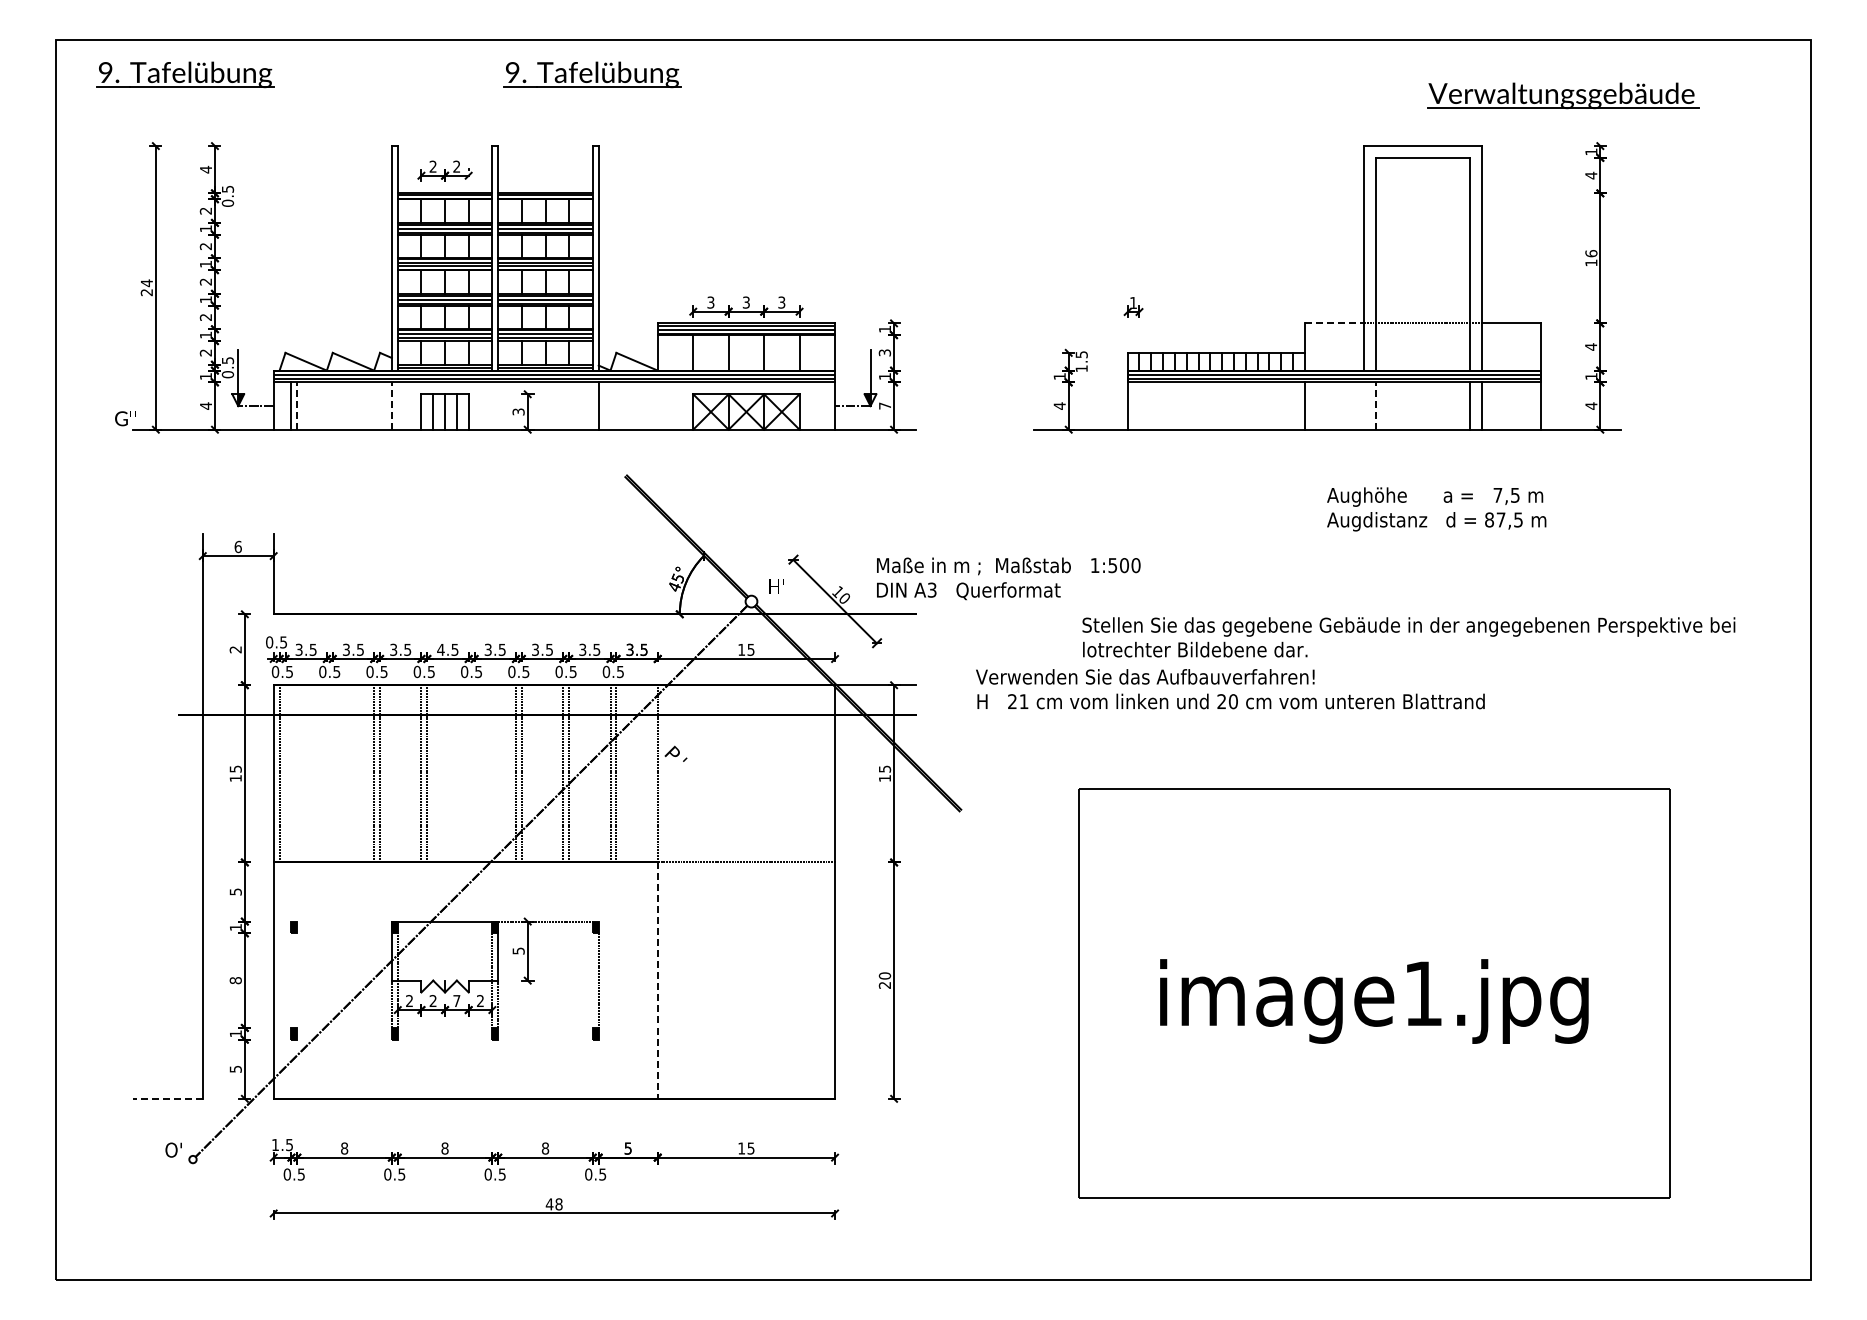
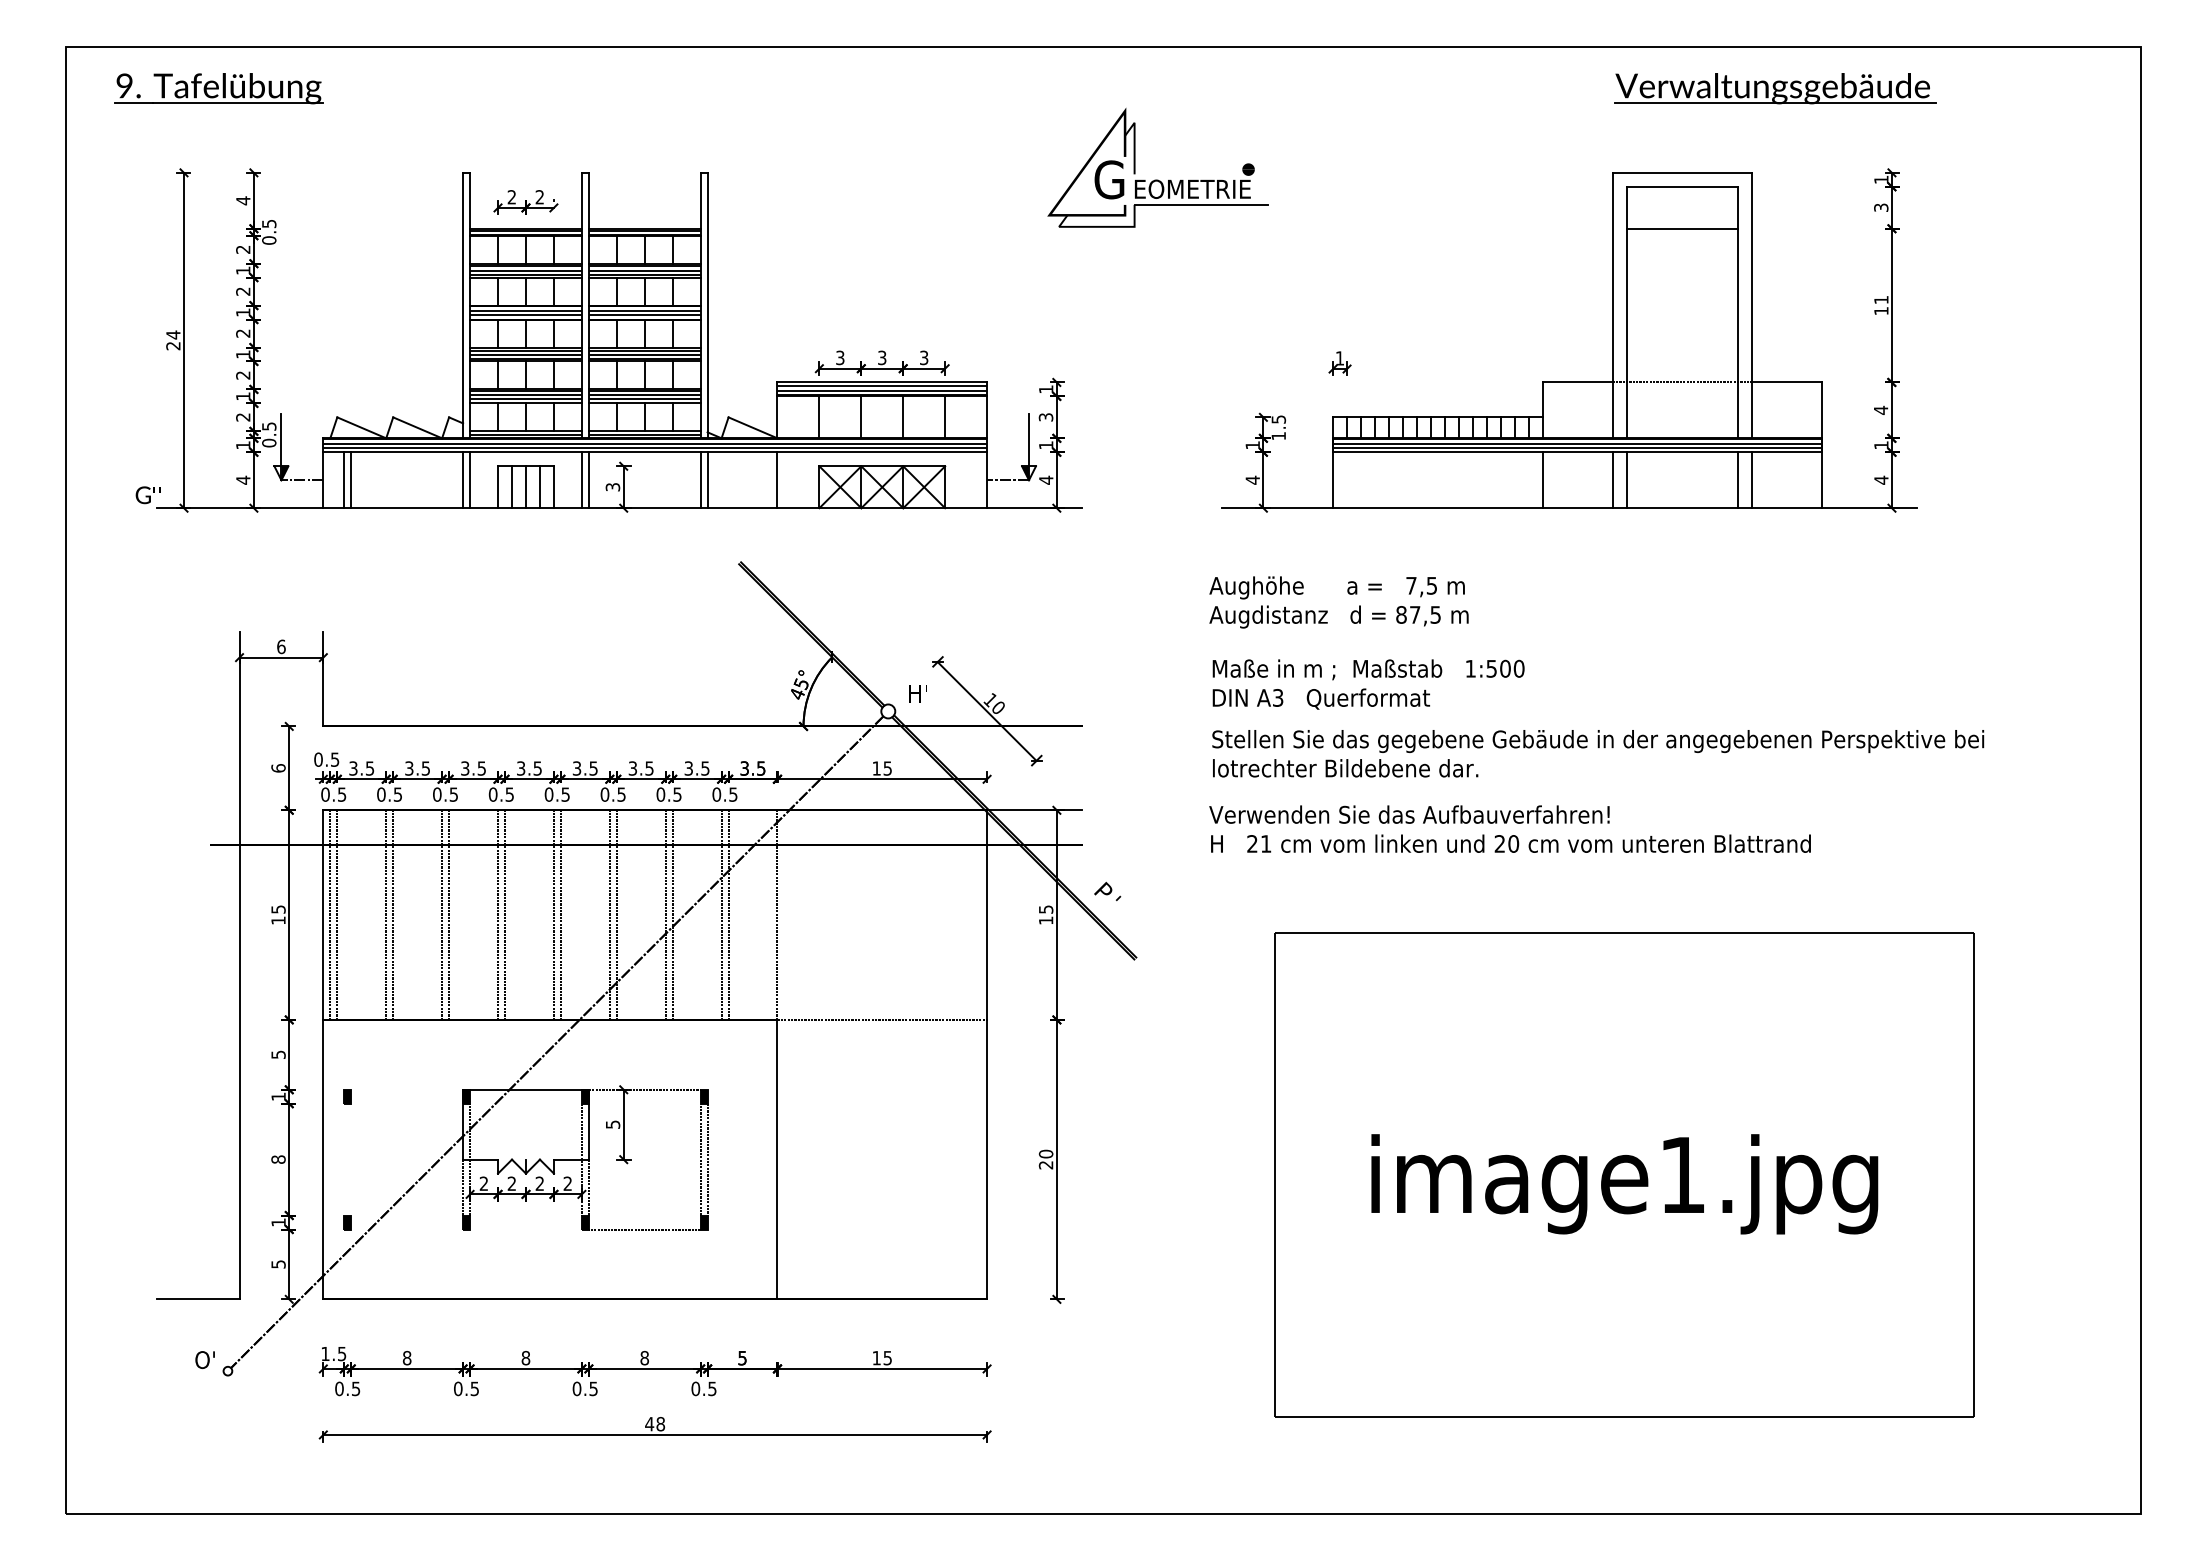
part: (592, 74) -> (700, 88), removed
part: (1563, 95) -> (1775, 88), moved
part: (979, 151) -> (1157, 179), added
text: (1591, 175) -> (1881, 207), 4 -> 3
line: (1422, 193) -> (1681, 228), added
text: (1591, 253) -> (1881, 299), 16 -> 11
line: (1334, 323) -> (1577, 382), dashed -> solid
line: (397, 405) -> (469, 479), added
line: (492, 405) -> (582, 479), added
line: (498, 405) -> (589, 479), added
line: (592, 405) -> (700, 479), added
line: (657, 405) -> (777, 479), added
text: (884, 405) -> (1045, 479), 7 -> 4
line: (1364, 405) -> (1613, 479), added
line: (297, 406) -> (351, 480), dashed -> solid
line: (391, 406) -> (462, 480), dashed -> solid
line: (1375, 406) -> (1626, 480), dashed -> solid
text: (1436, 509) -> (1338, 602), moved
text: (1008, 578) -> (1368, 684), moved
text: (1408, 637) -> (1597, 753), moved
text: (235, 649) -> (278, 768), 2 -> 6
text: (440, 649) -> (520, 768), 4.5 -> 3.5
text: (1230, 689) -> (1510, 829), moved
text: (675, 753) -> (1107, 891), moved
line: (285, 773) -> (337, 914), added
line: (326, 773) -> (385, 914), added
line: (332, 773) -> (392, 914), added
line: (468, 773) -> (553, 914), added
line: (474, 773) -> (560, 914), added
line: (592, 980) -> (700, 1159), added
line: (657, 981) -> (777, 1160), dashed -> solid
text: (456, 1000) -> (539, 1183), 7 -> 2
line: (545, 1039) -> (644, 1229), added
line: (167, 1098) -> (197, 1298), dashed -> solid

